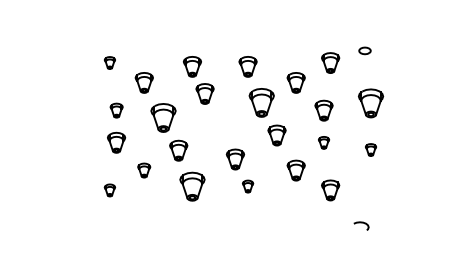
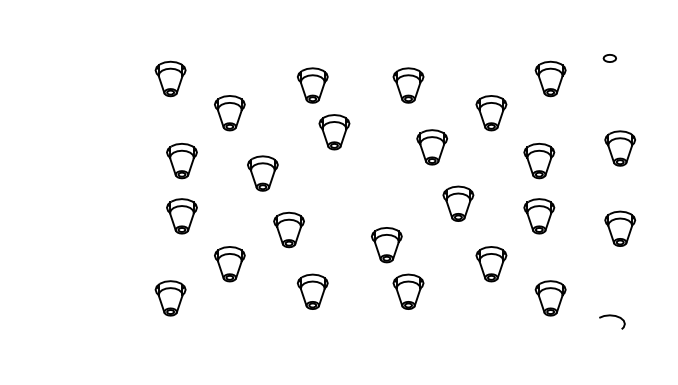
part: (364, 51) -> (609, 59), size x0.62
part: (109, 62) -> (169, 78), size x1.67
part: (261, 102) -> (431, 146), size x0.71
part: (370, 103) -> (619, 148), size x0.71
part: (116, 110) -> (181, 160), size x1.43
part: (163, 117) -> (262, 172), size x0.71
part: (323, 142) -> (538, 215), size x1.67
part: (370, 149) -> (619, 227), size x1.67
part: (143, 170) -> (228, 264), size x1.43
part: (192, 186) -> (312, 291), size x0.71
part: (247, 186) -> (407, 291), size x1.67
part: (109, 190) -> (169, 298), size x1.67
curve: (361, 223) -> (612, 317), moved

